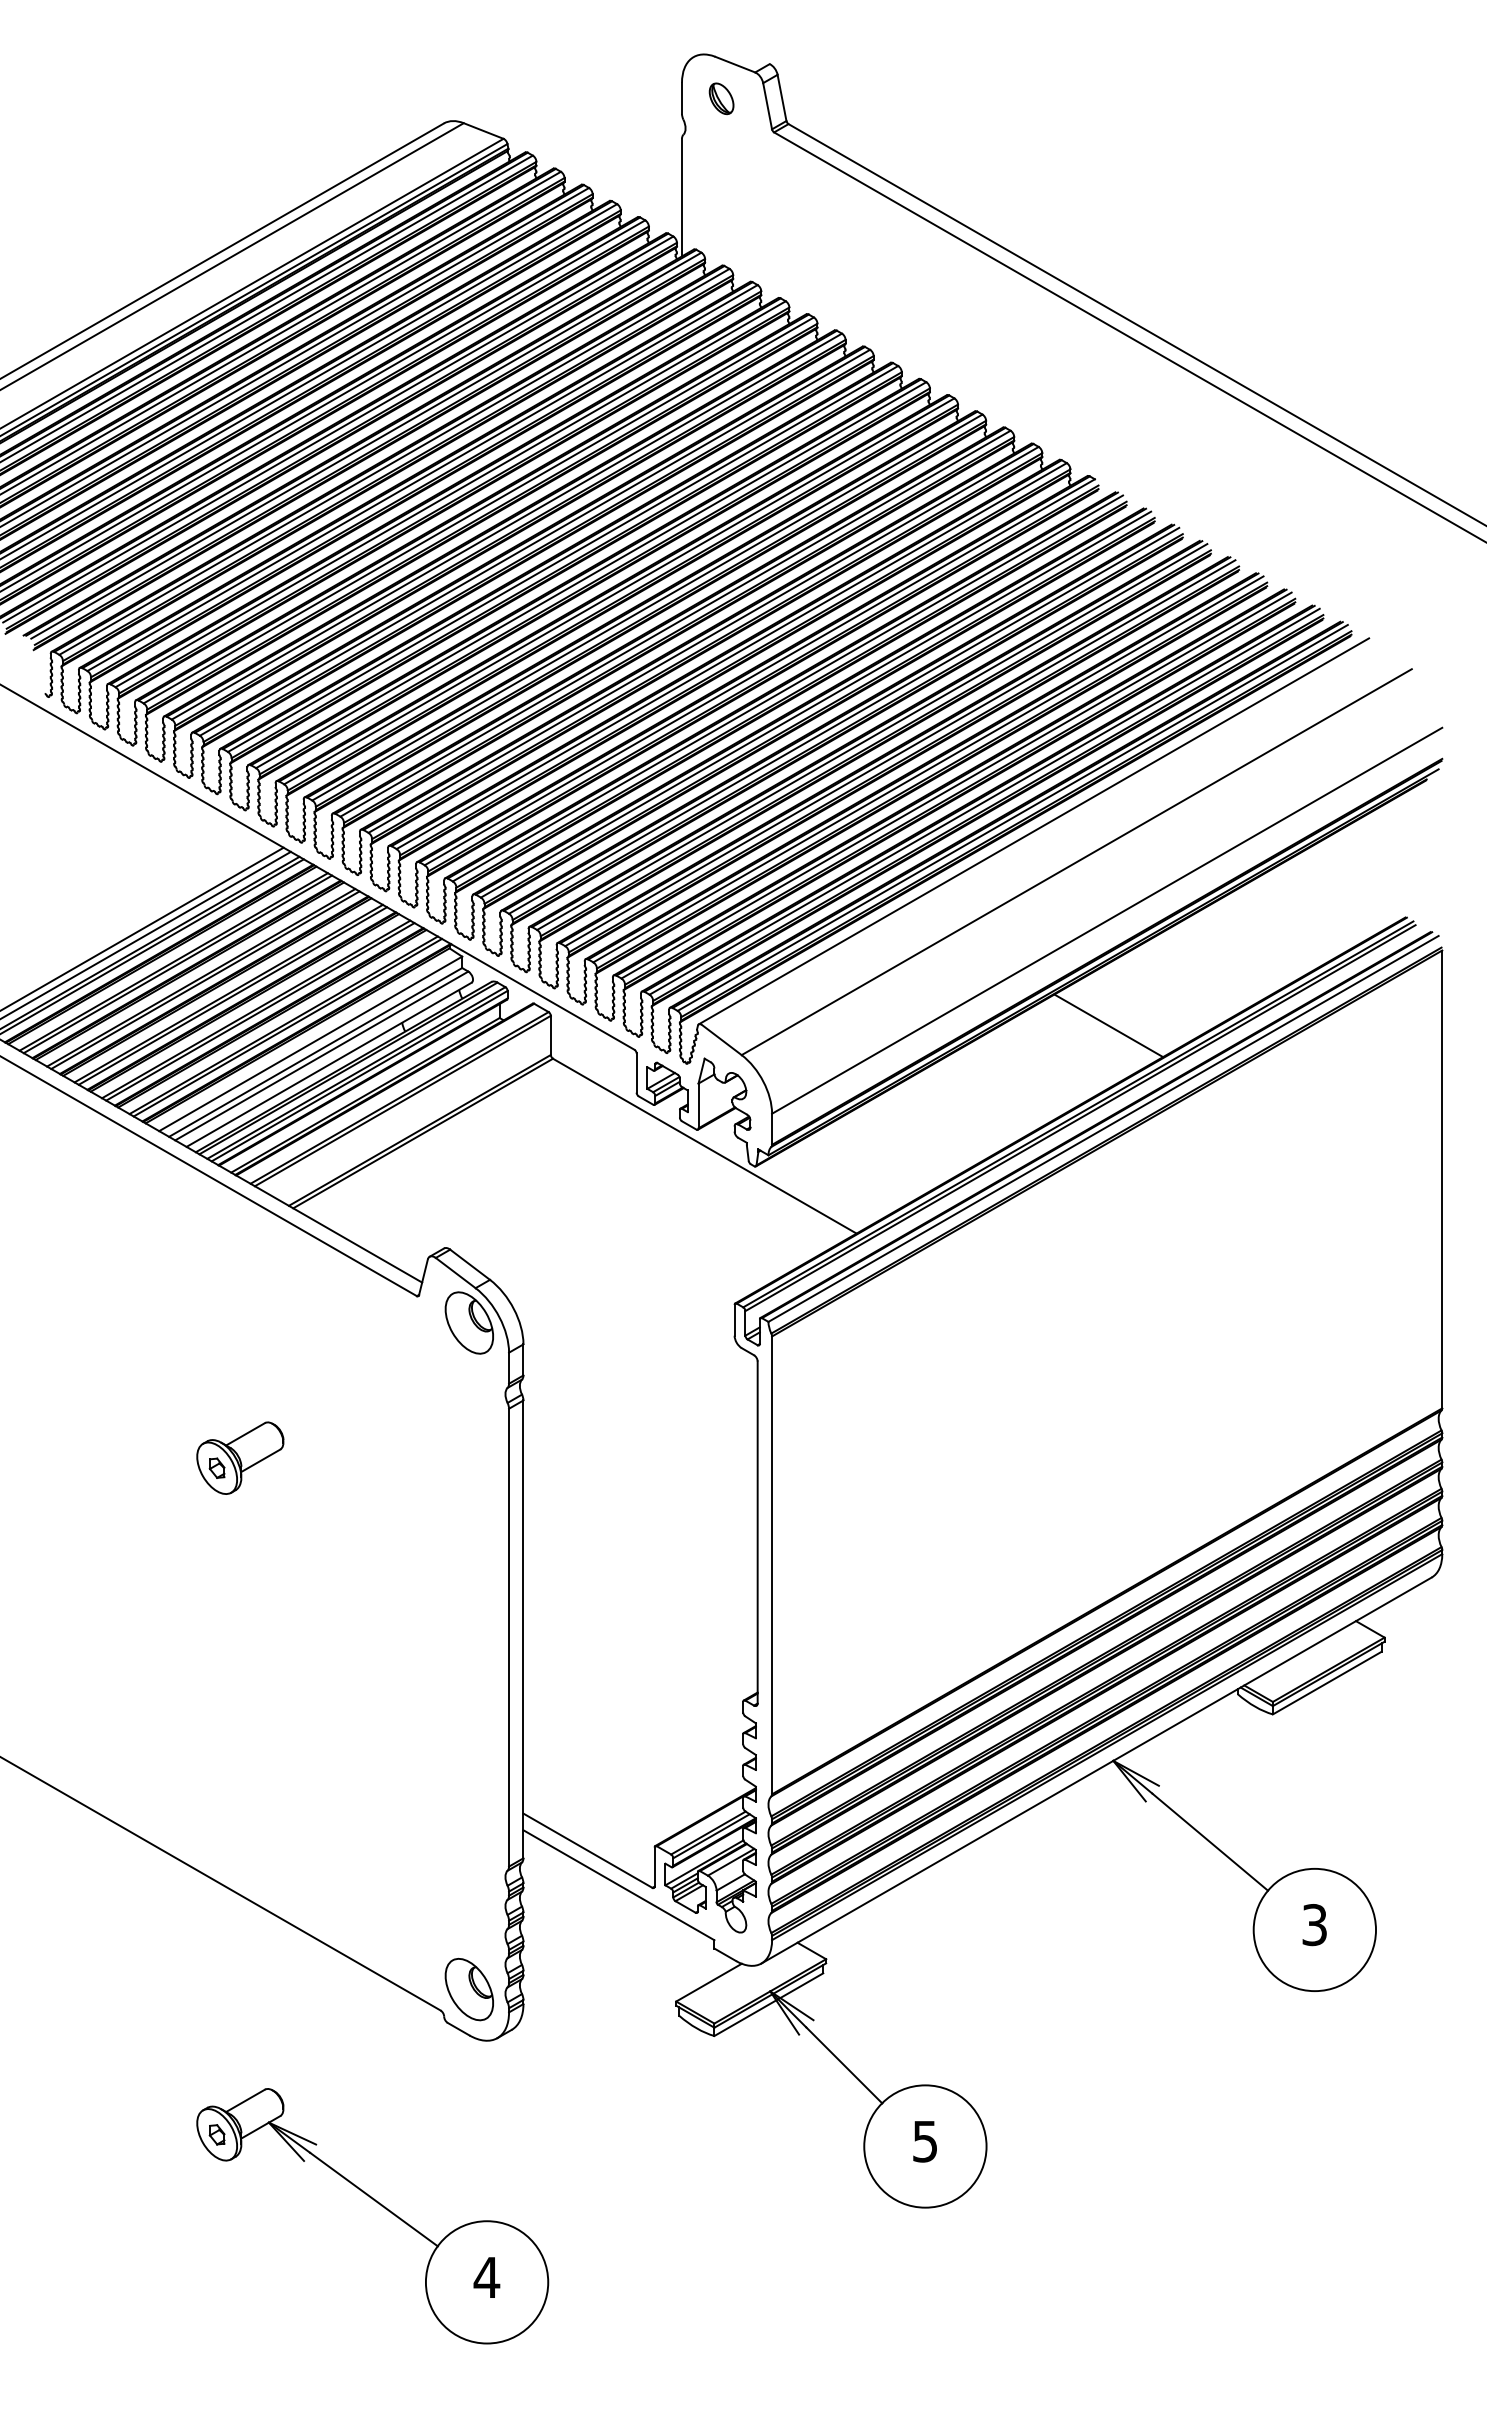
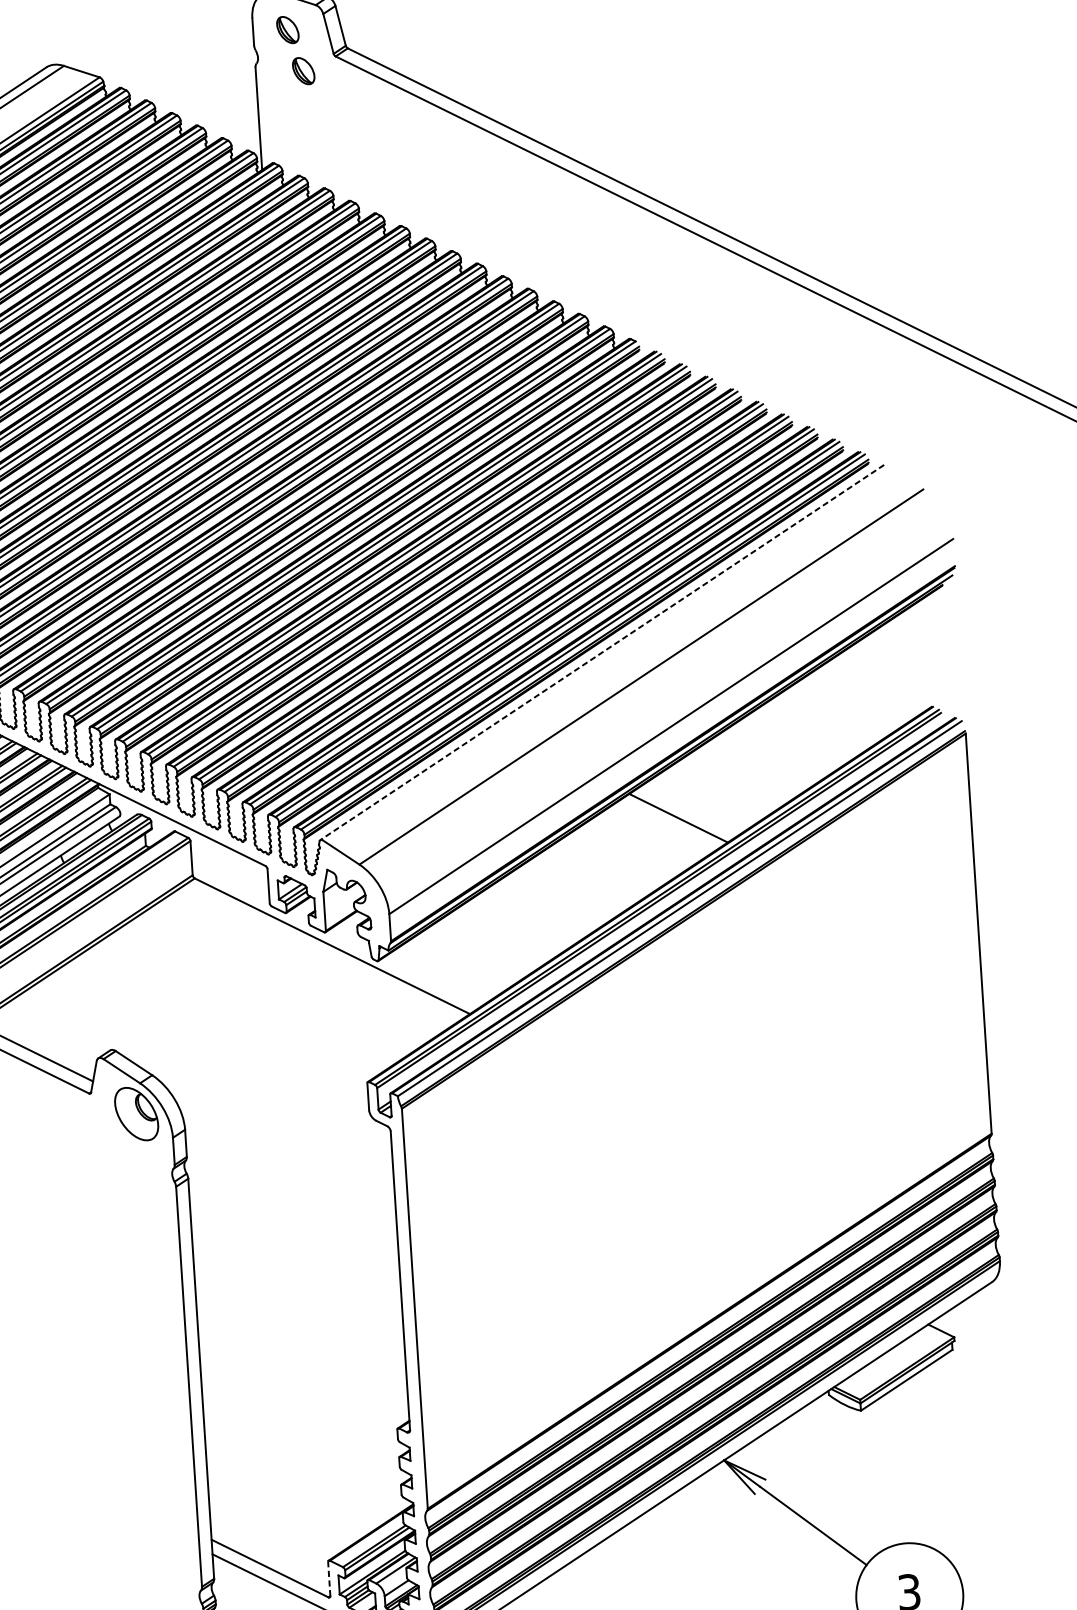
part: (736, 146) -> (303, 70), added
line: (1033, 831) -> (601, 652), solid -> dashed
line: (654, 1867) -> (329, 1579), solid -> dashed

